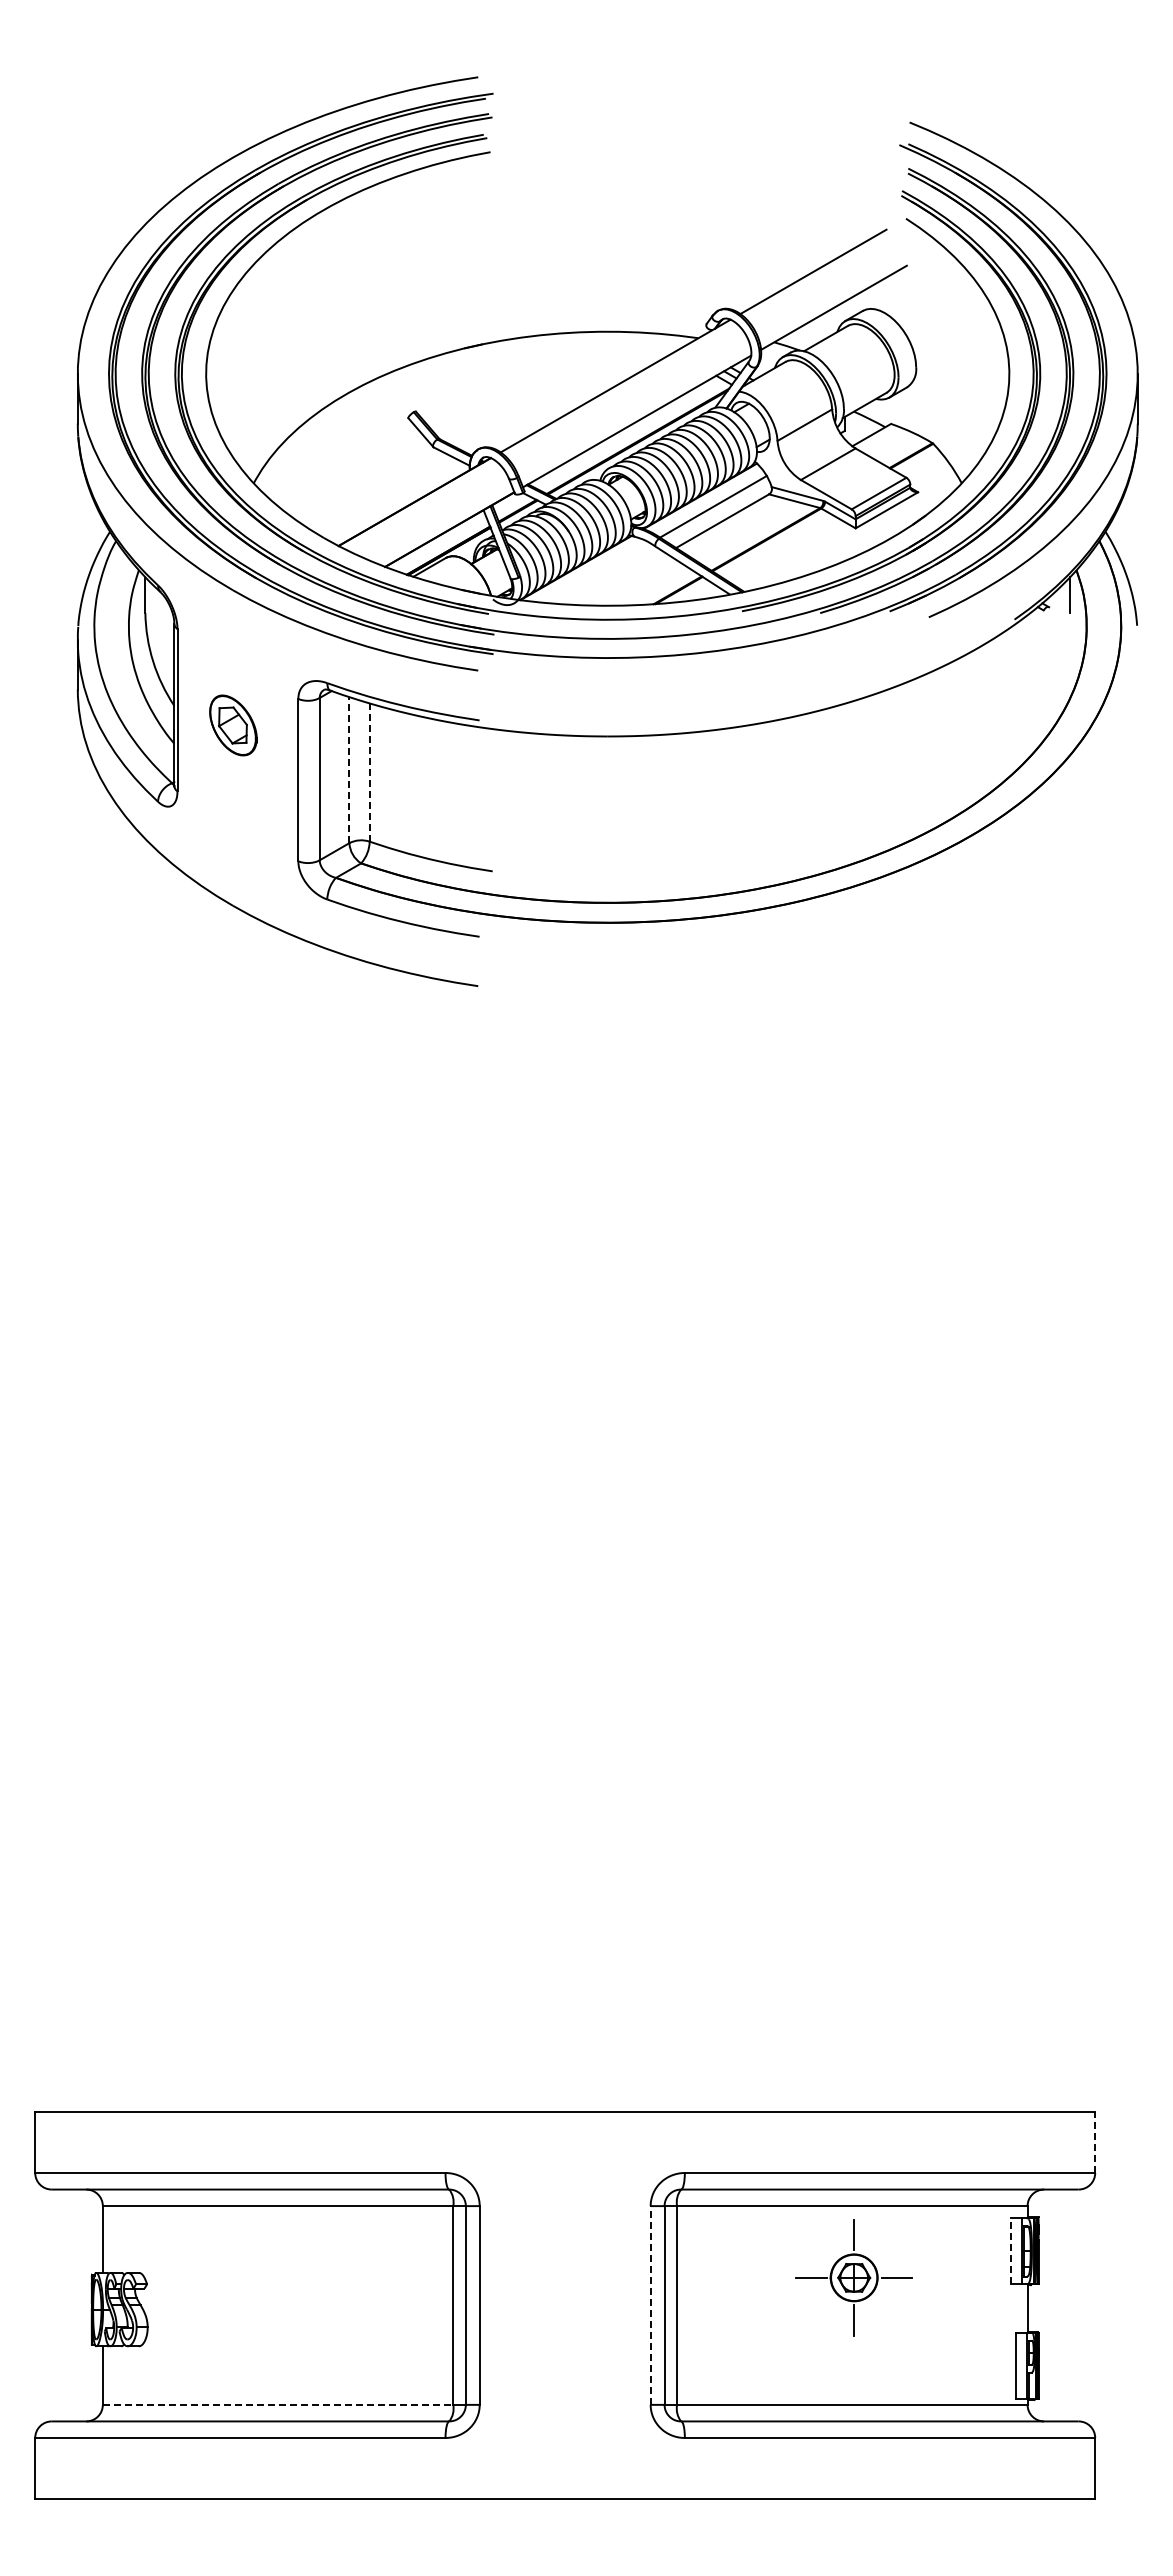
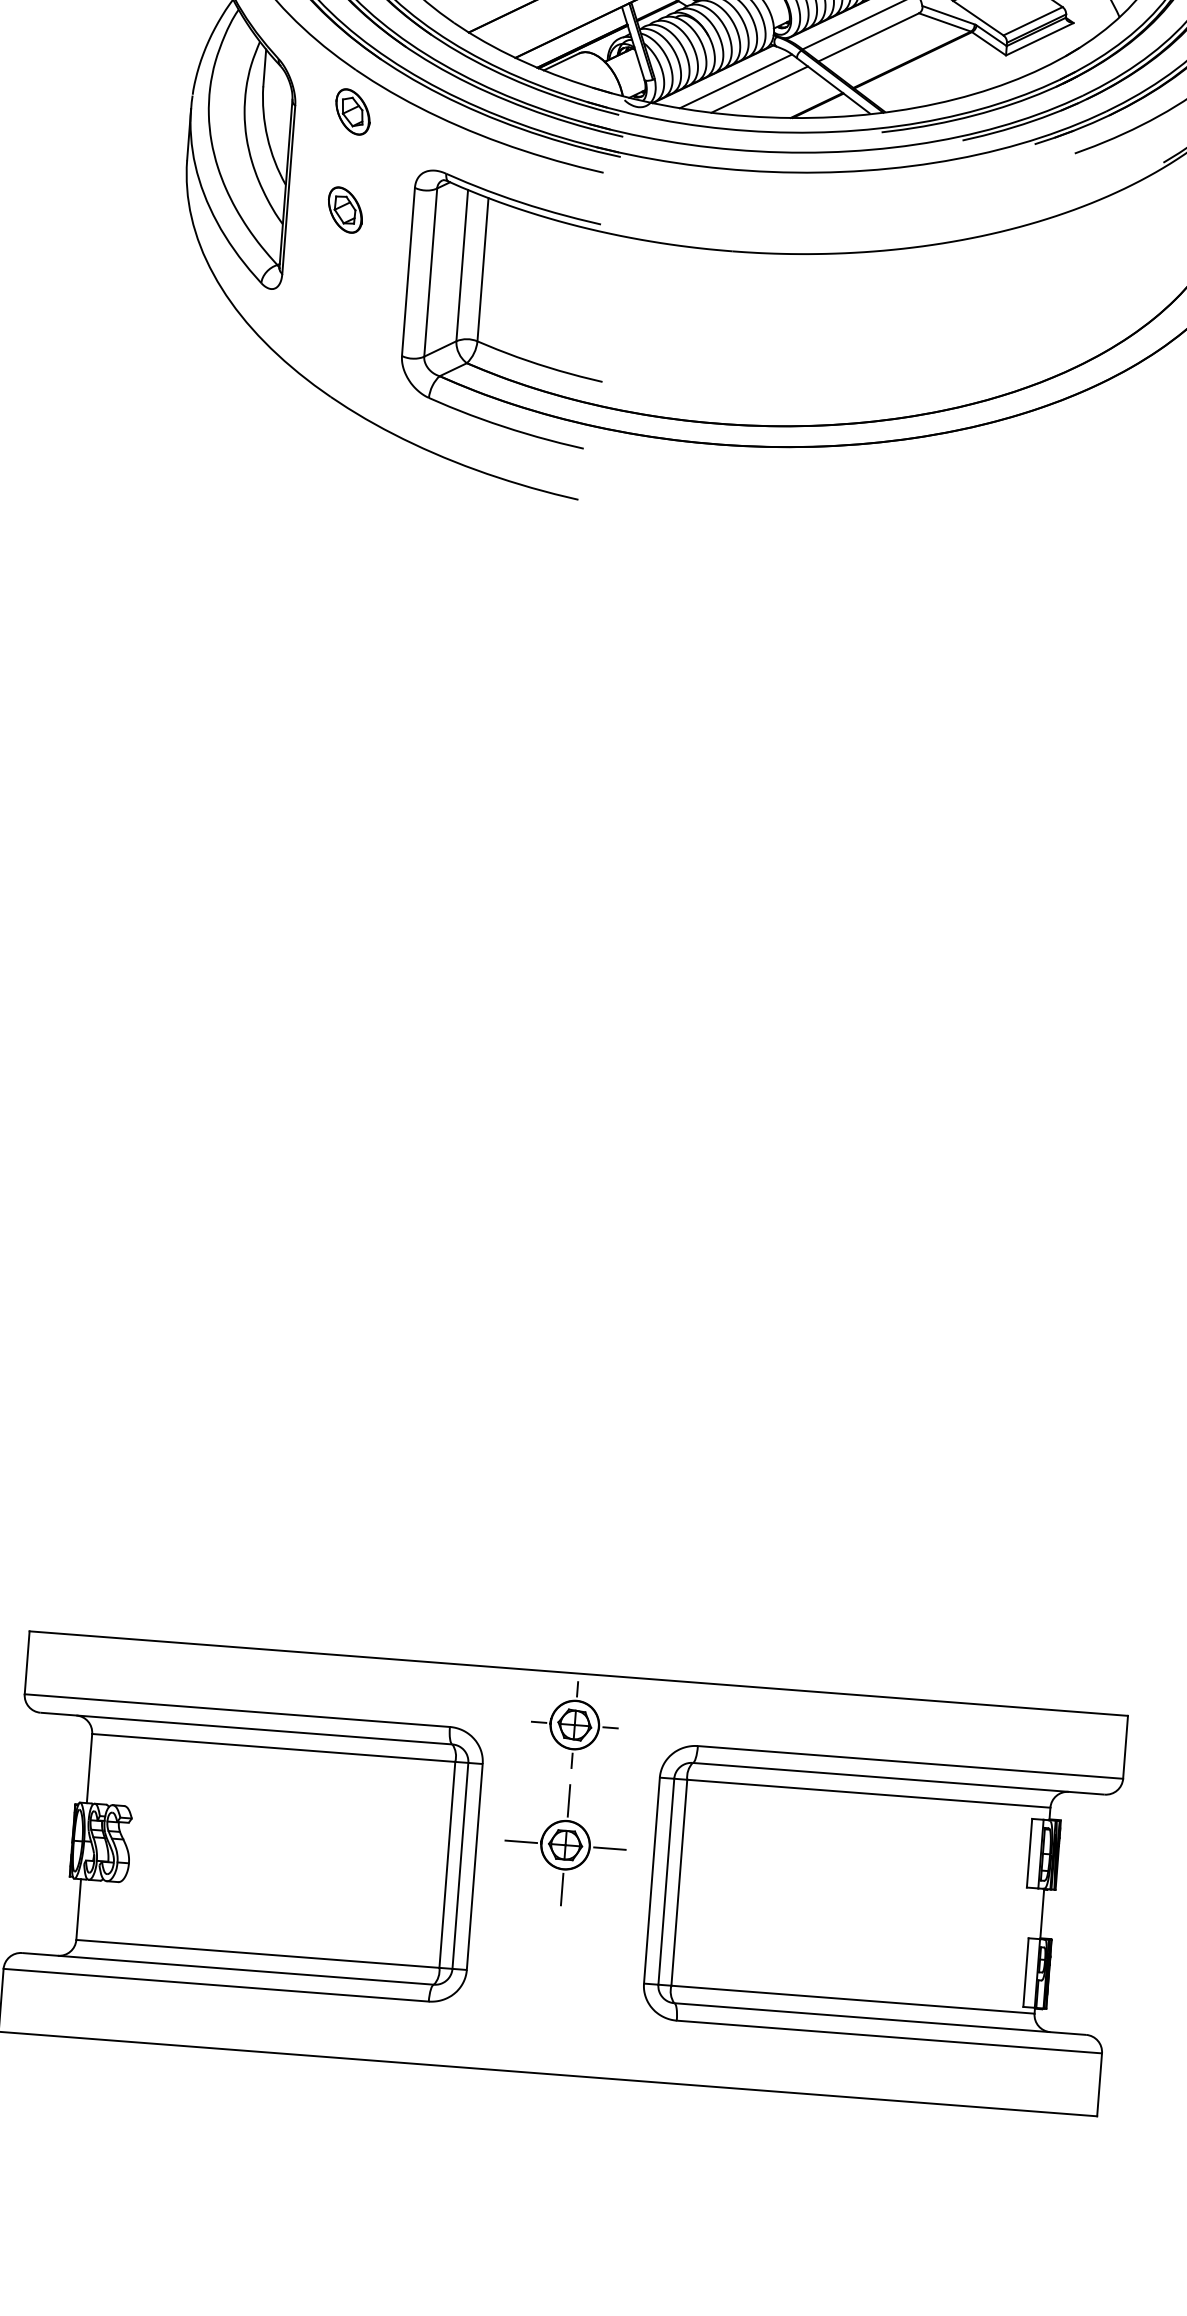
line: (598, 573) -> (735, 81), added
line: (621, 579) -> (759, 89), added
part: (232, 630) -> (352, 111), added
part: (232, 725) -> (344, 210), size x0.71
line: (349, 769) -> (462, 264), dashed -> solid
line: (369, 773) -> (482, 270), dashed -> solid
line: (1095, 2142) -> (1125, 1747), dashed -> solid
part: (565, 2161) -> (575, 1724), added
line: (1010, 2250) -> (1029, 1852), dashed -> solid
part: (853, 2277) -> (564, 1844), moved
line: (650, 2304) -> (651, 1879), dashed -> solid
line: (278, 2404) -> (258, 1953), dashed -> solid

